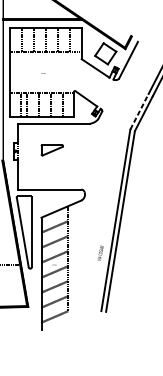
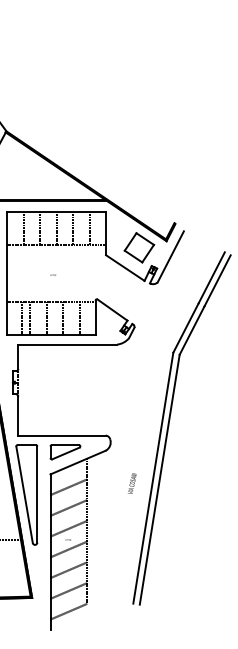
line: (139, 111) -> (186, 327), dashed -> solid
part: (52, 150) -> (65, 452), moved
text: (100, 253) -> (132, 483), moved

